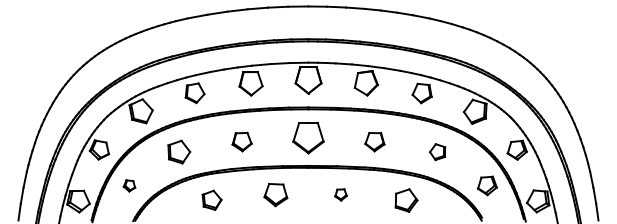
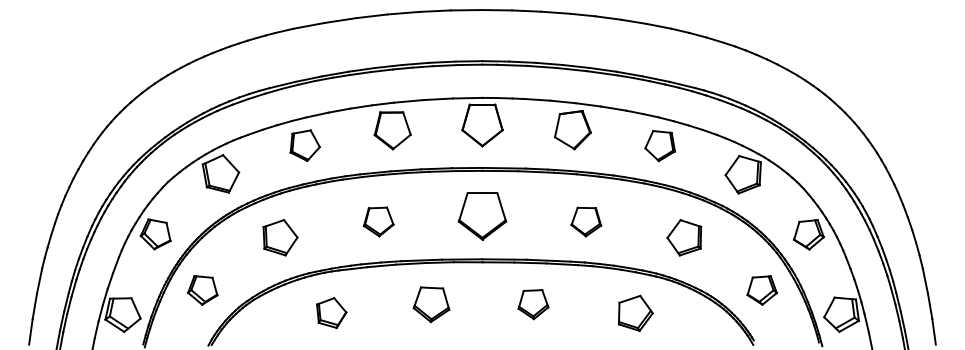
part: (437, 151) -> (684, 236), size x1.43
part: (129, 185) -> (202, 289), size x1.67
part: (340, 194) -> (532, 303), size x1.67

